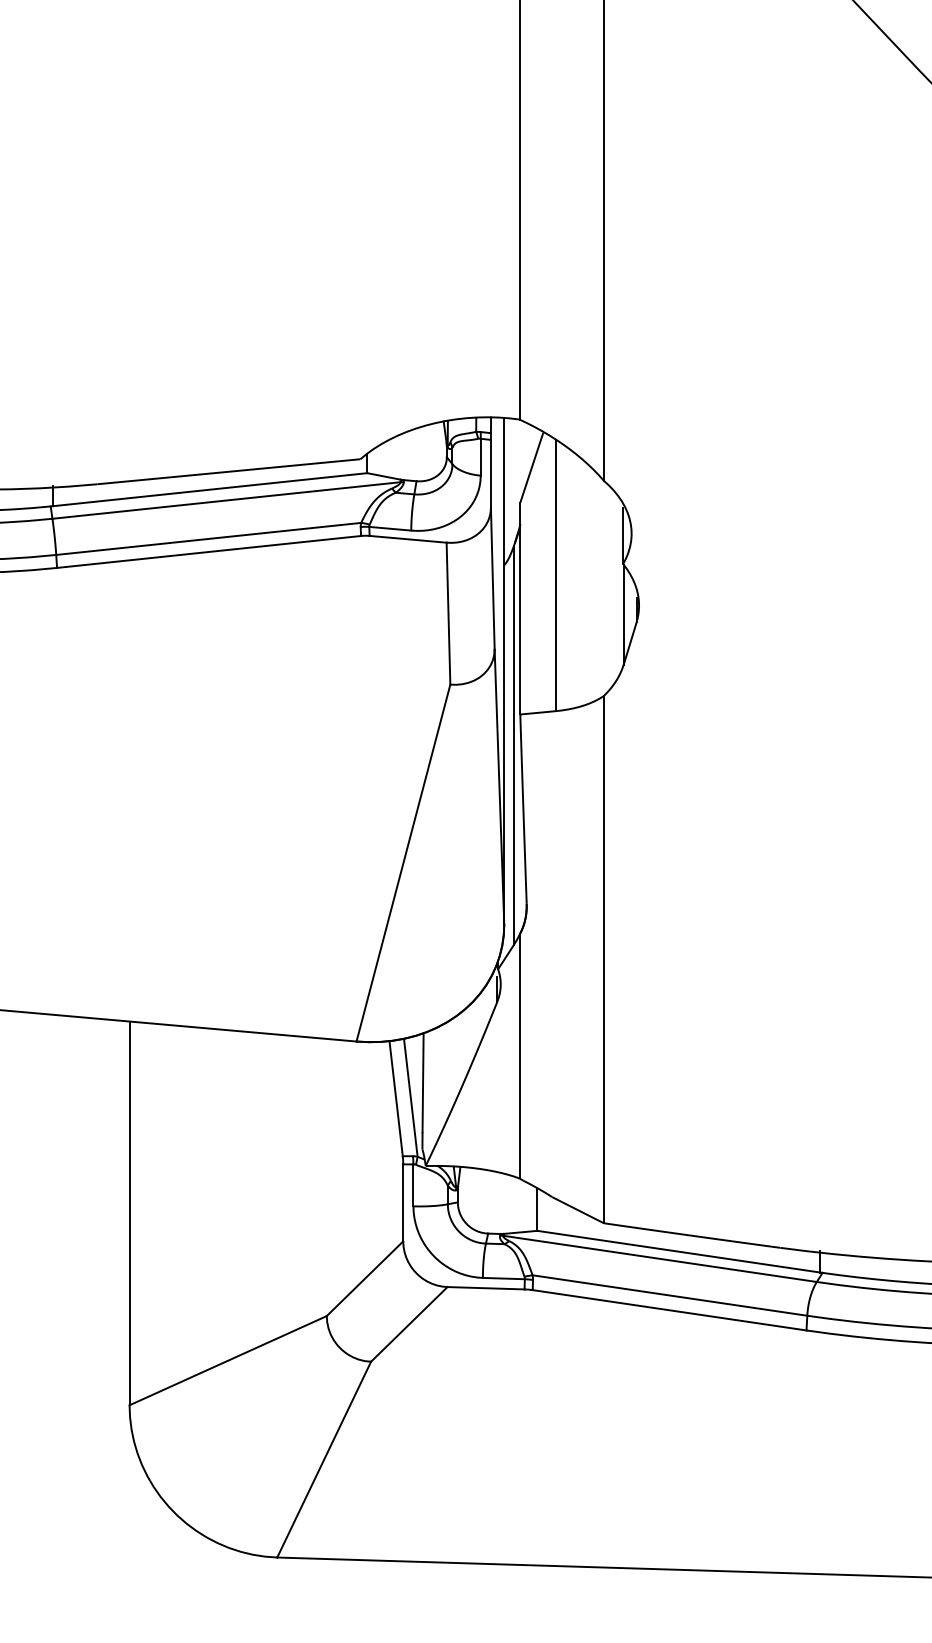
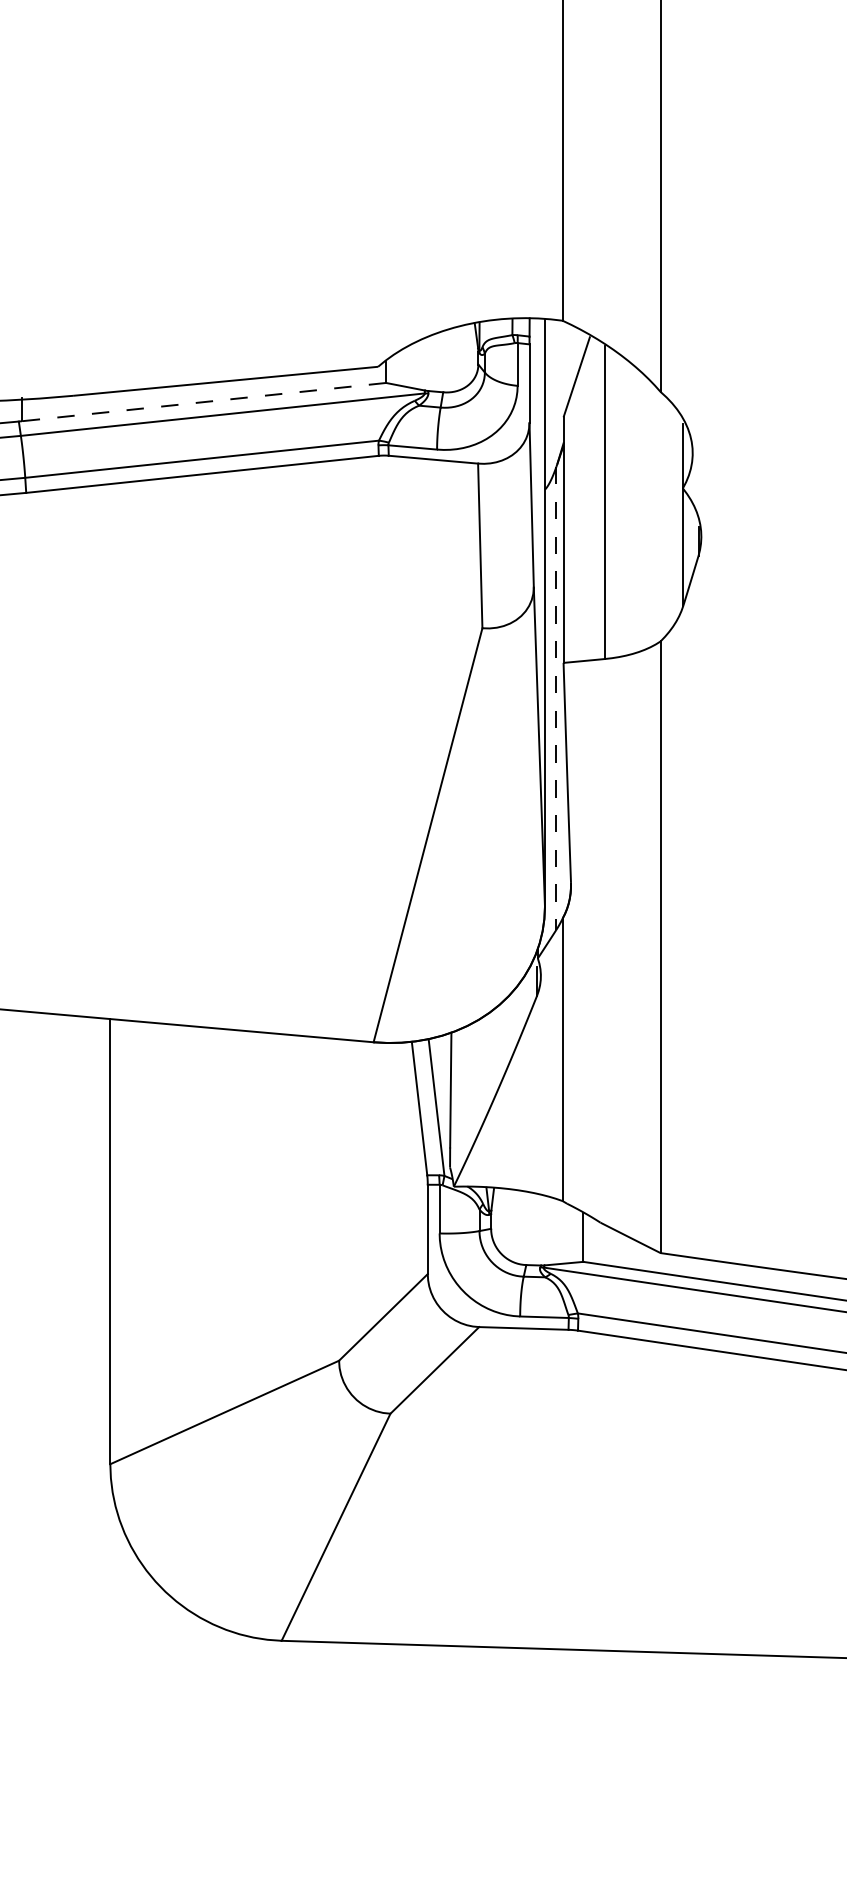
line: (210, 489) -> (204, 401), solid -> dashed
line: (514, 745) -> (556, 698), solid -> dashed

